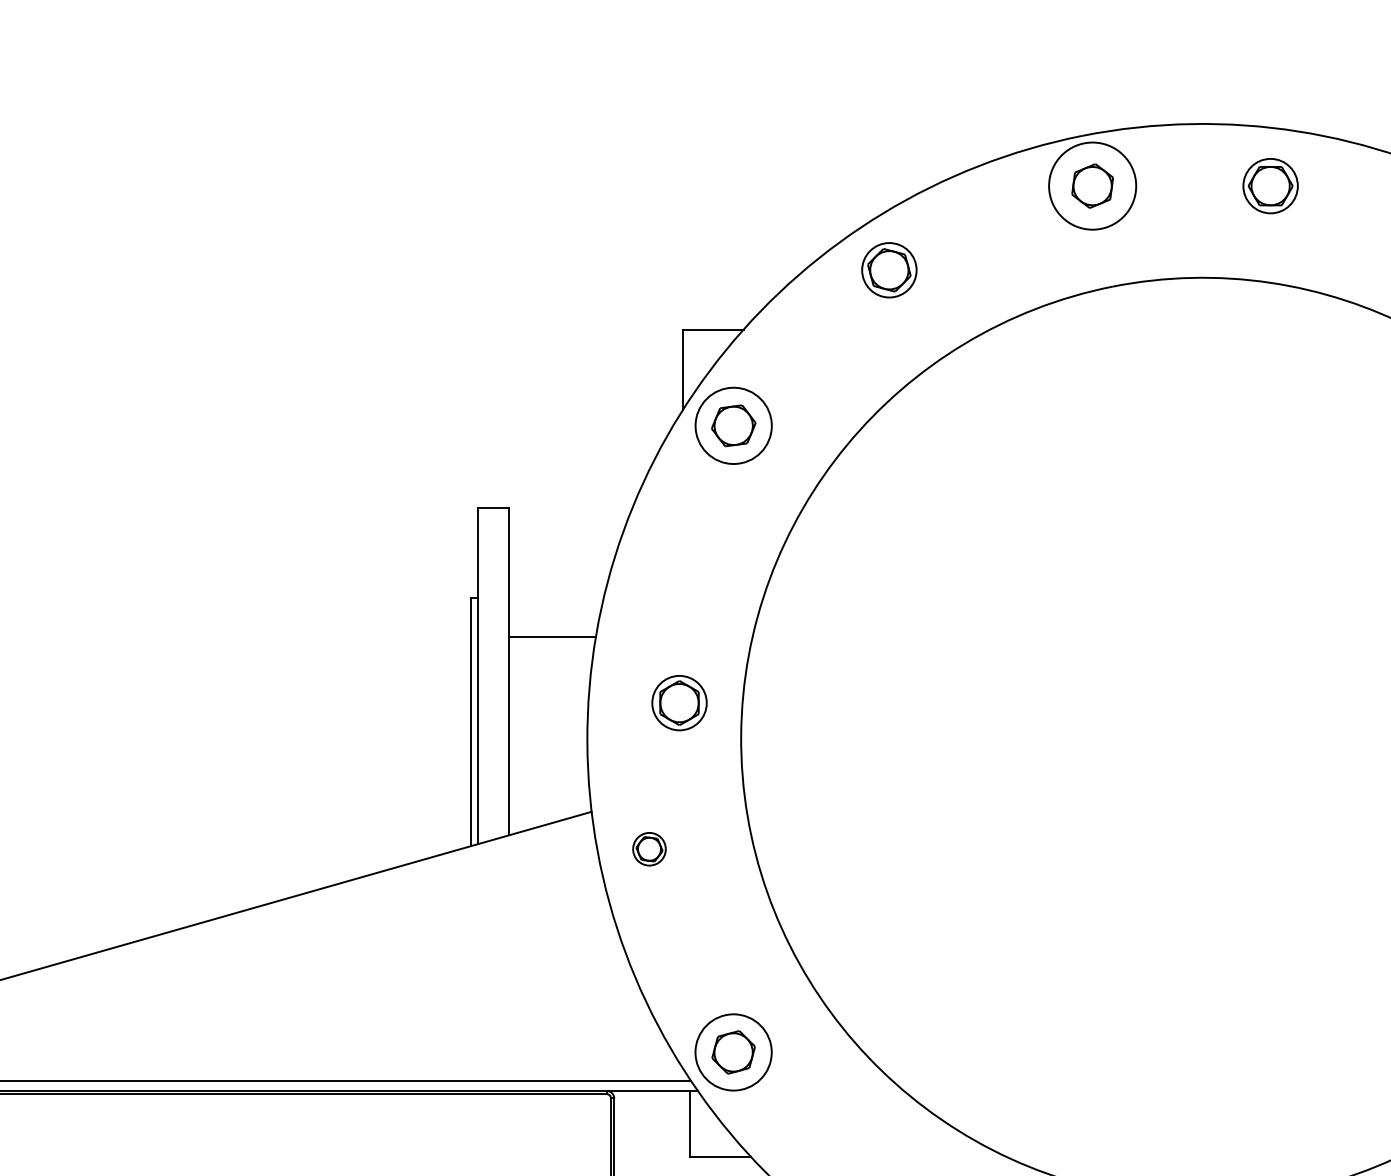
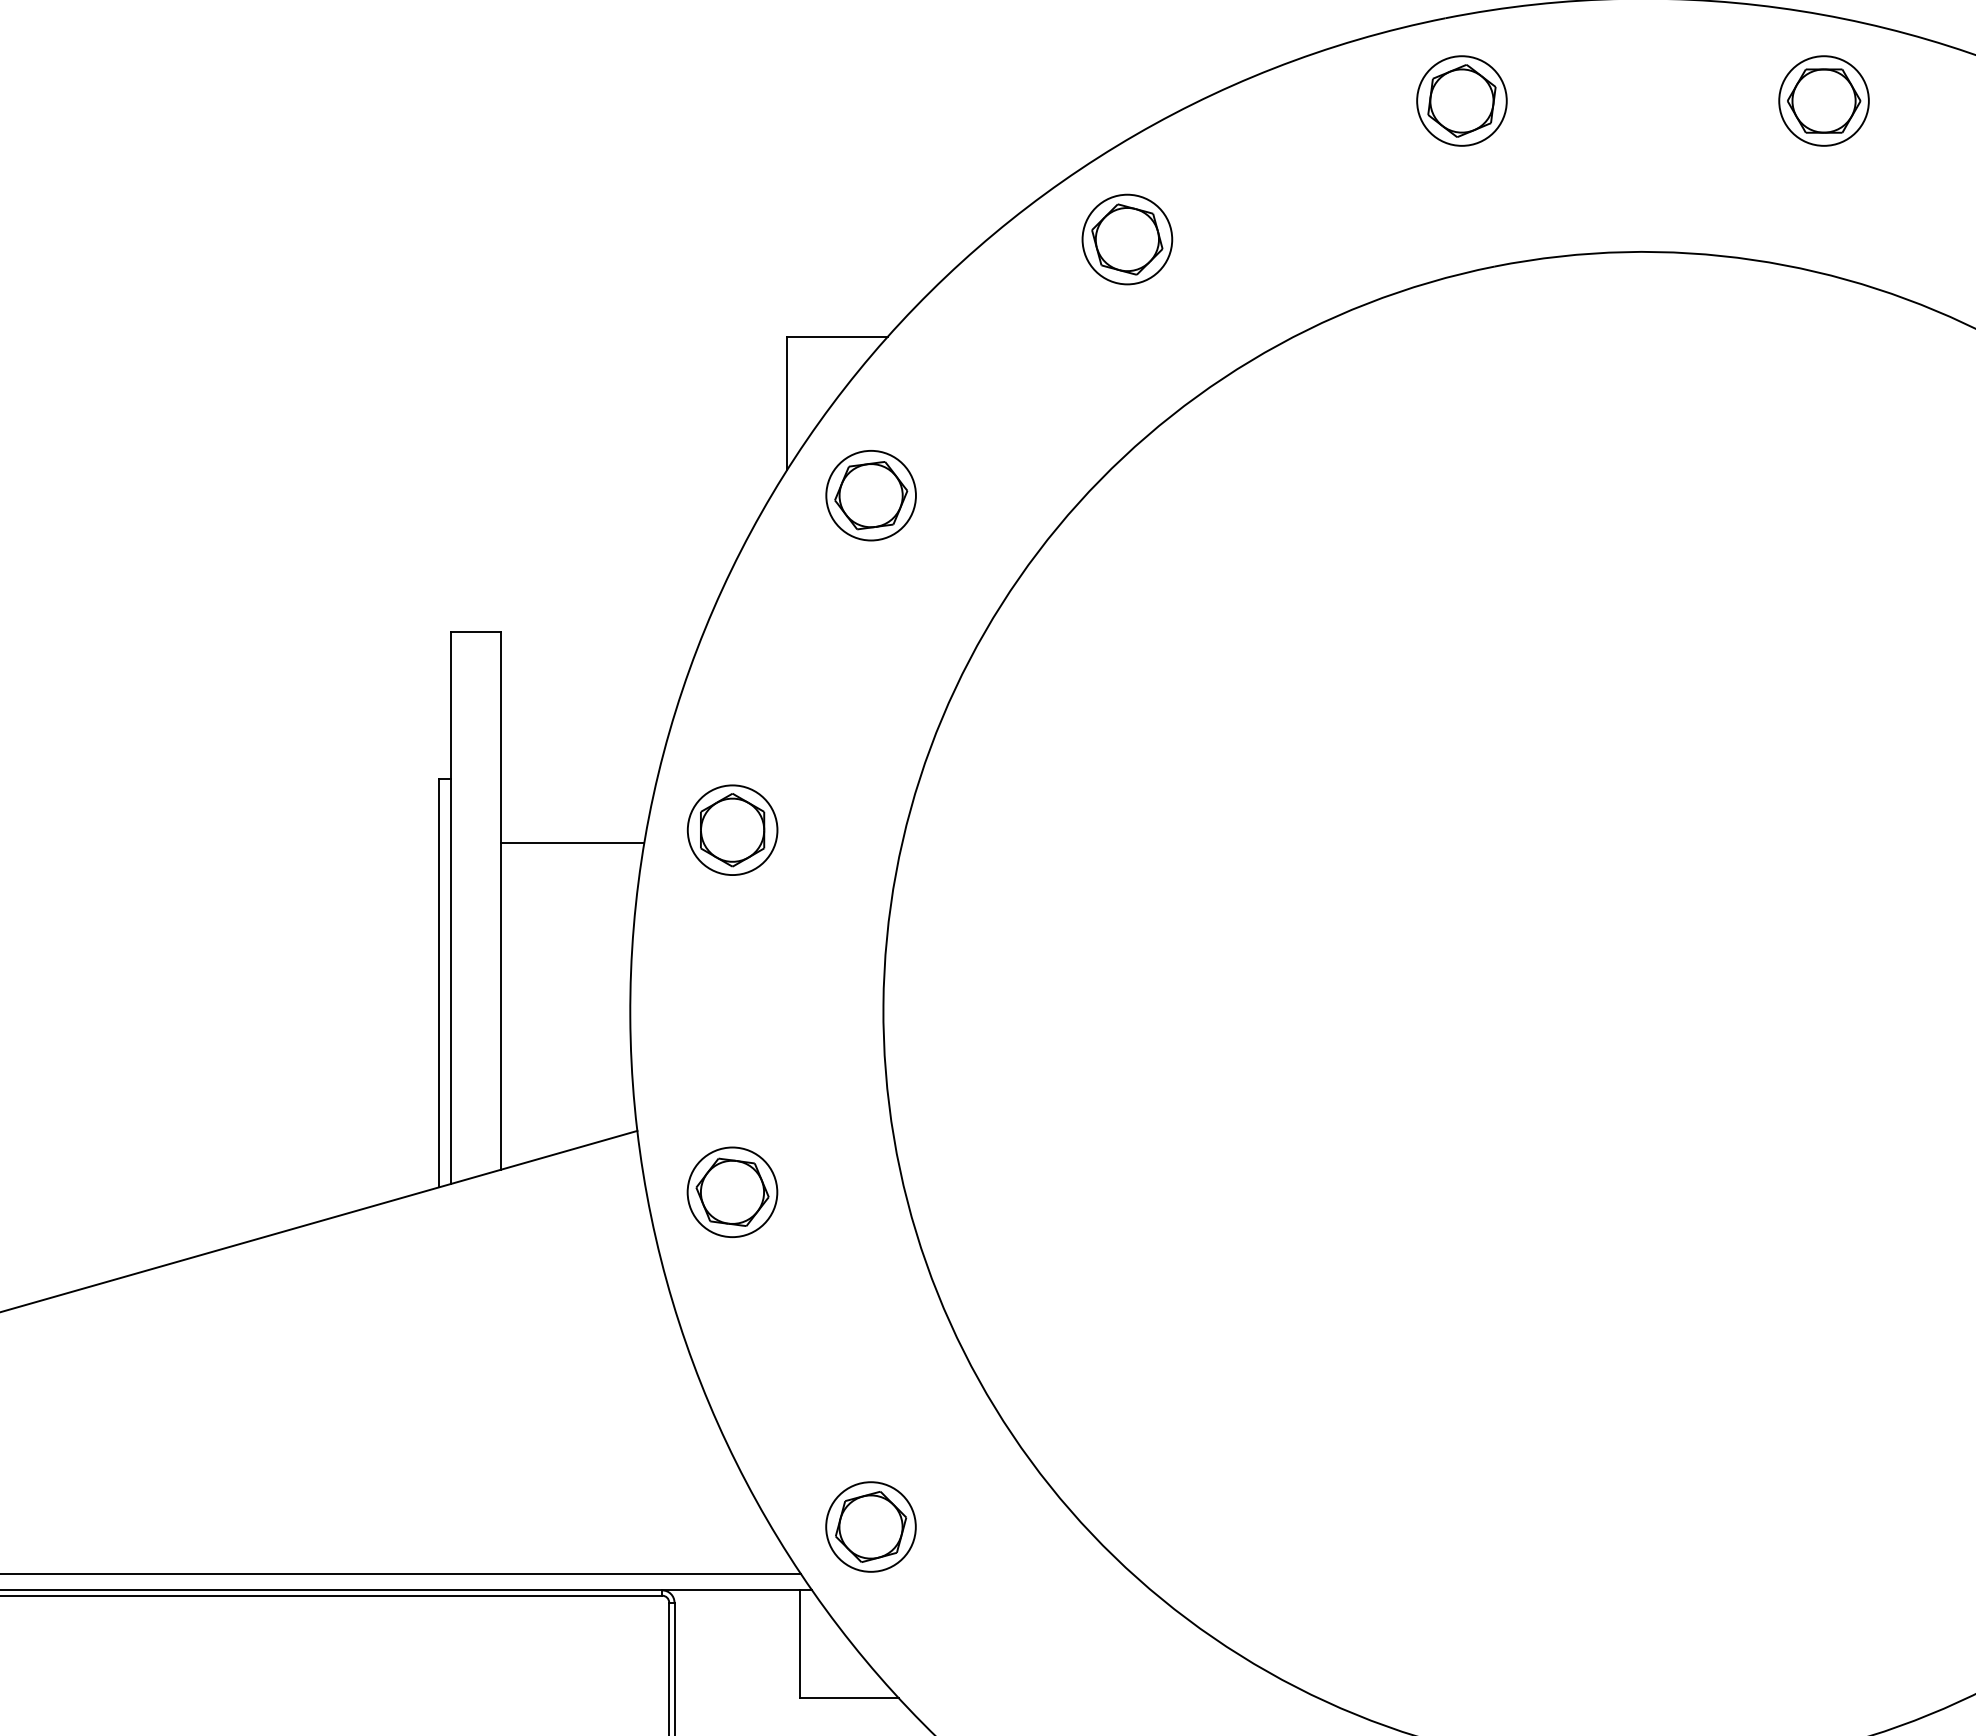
circle: (1092, 185) -> (1461, 100), size x0.62
part: (1270, 186) -> (1823, 101), moved
circle: (733, 425) -> (870, 495), size x0.71
part: (679, 703) -> (732, 830), moved
part: (649, 849) -> (732, 1192), size x1.67
circle: (733, 1052) -> (870, 1527), size x0.71

